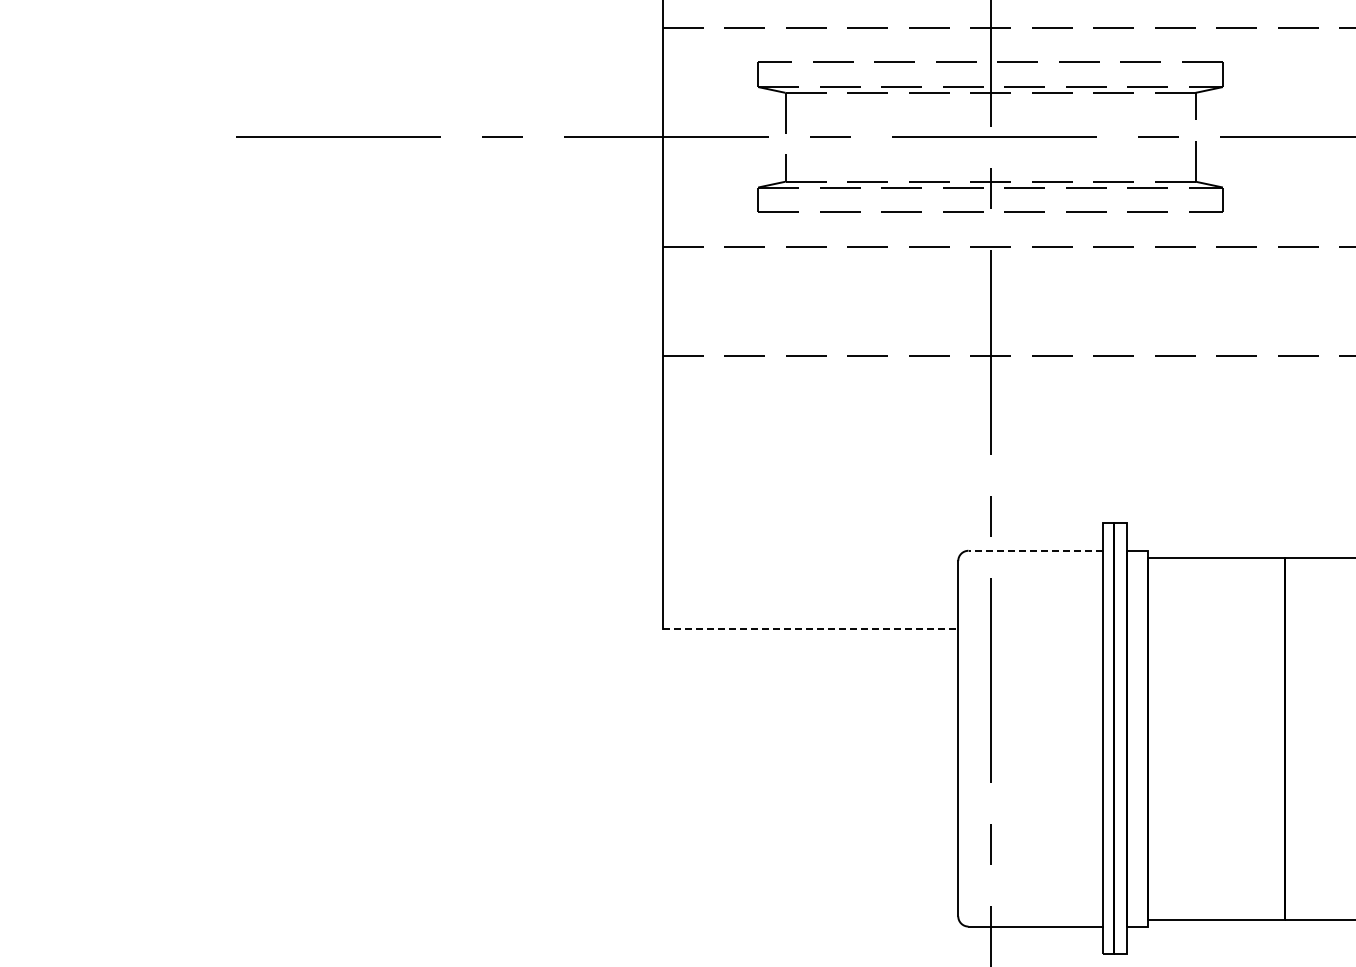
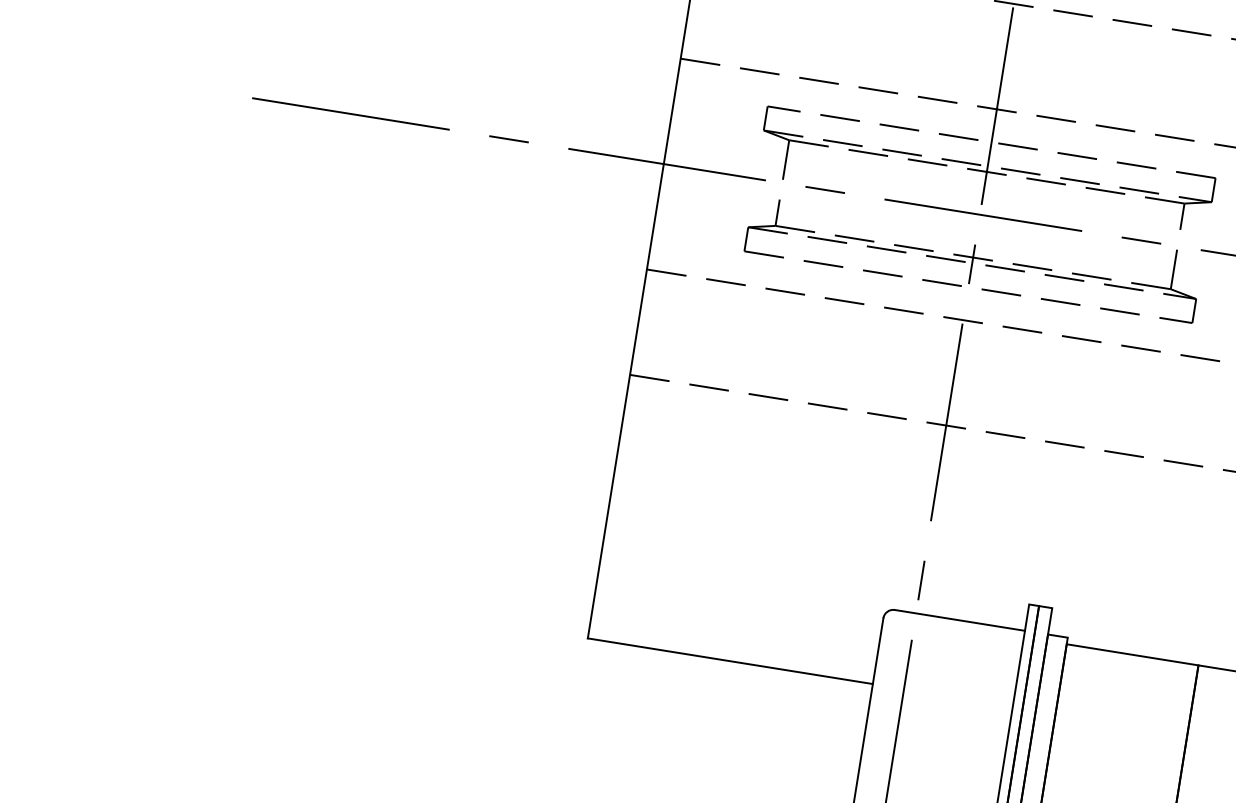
line: (1035, 550) -> (959, 620), dashed -> solid
line: (810, 629) -> (730, 661), dashed -> solid

